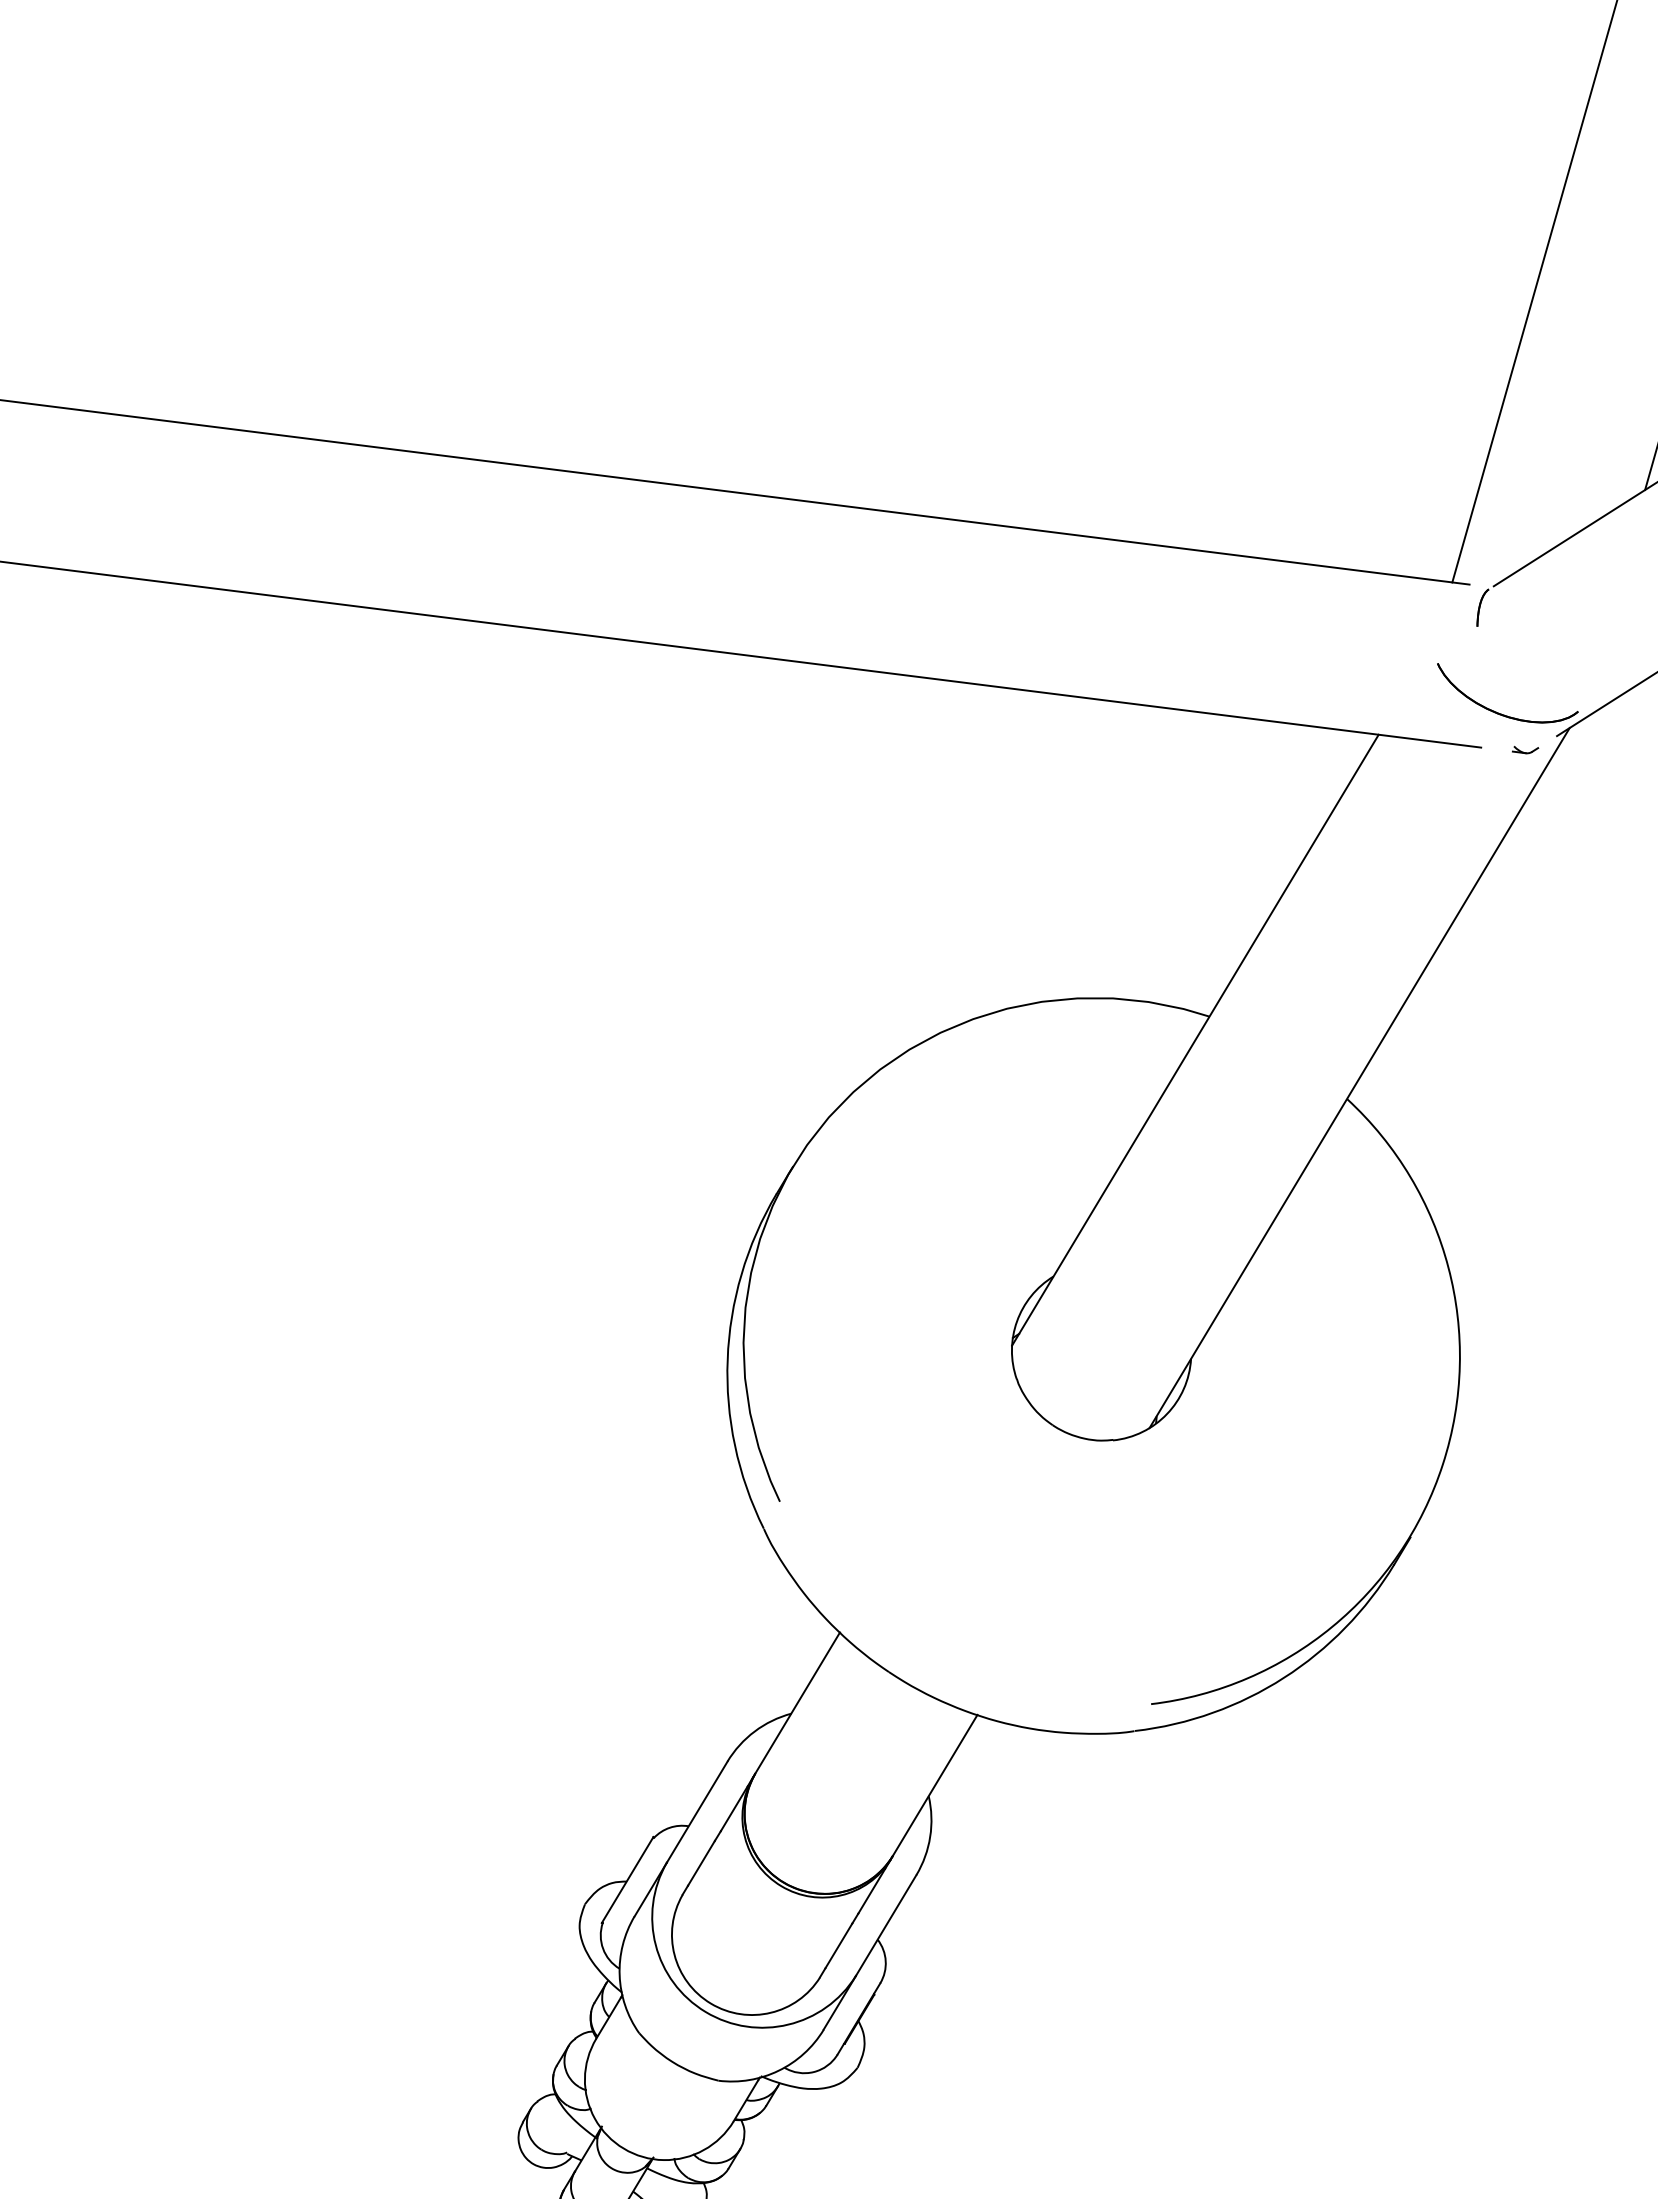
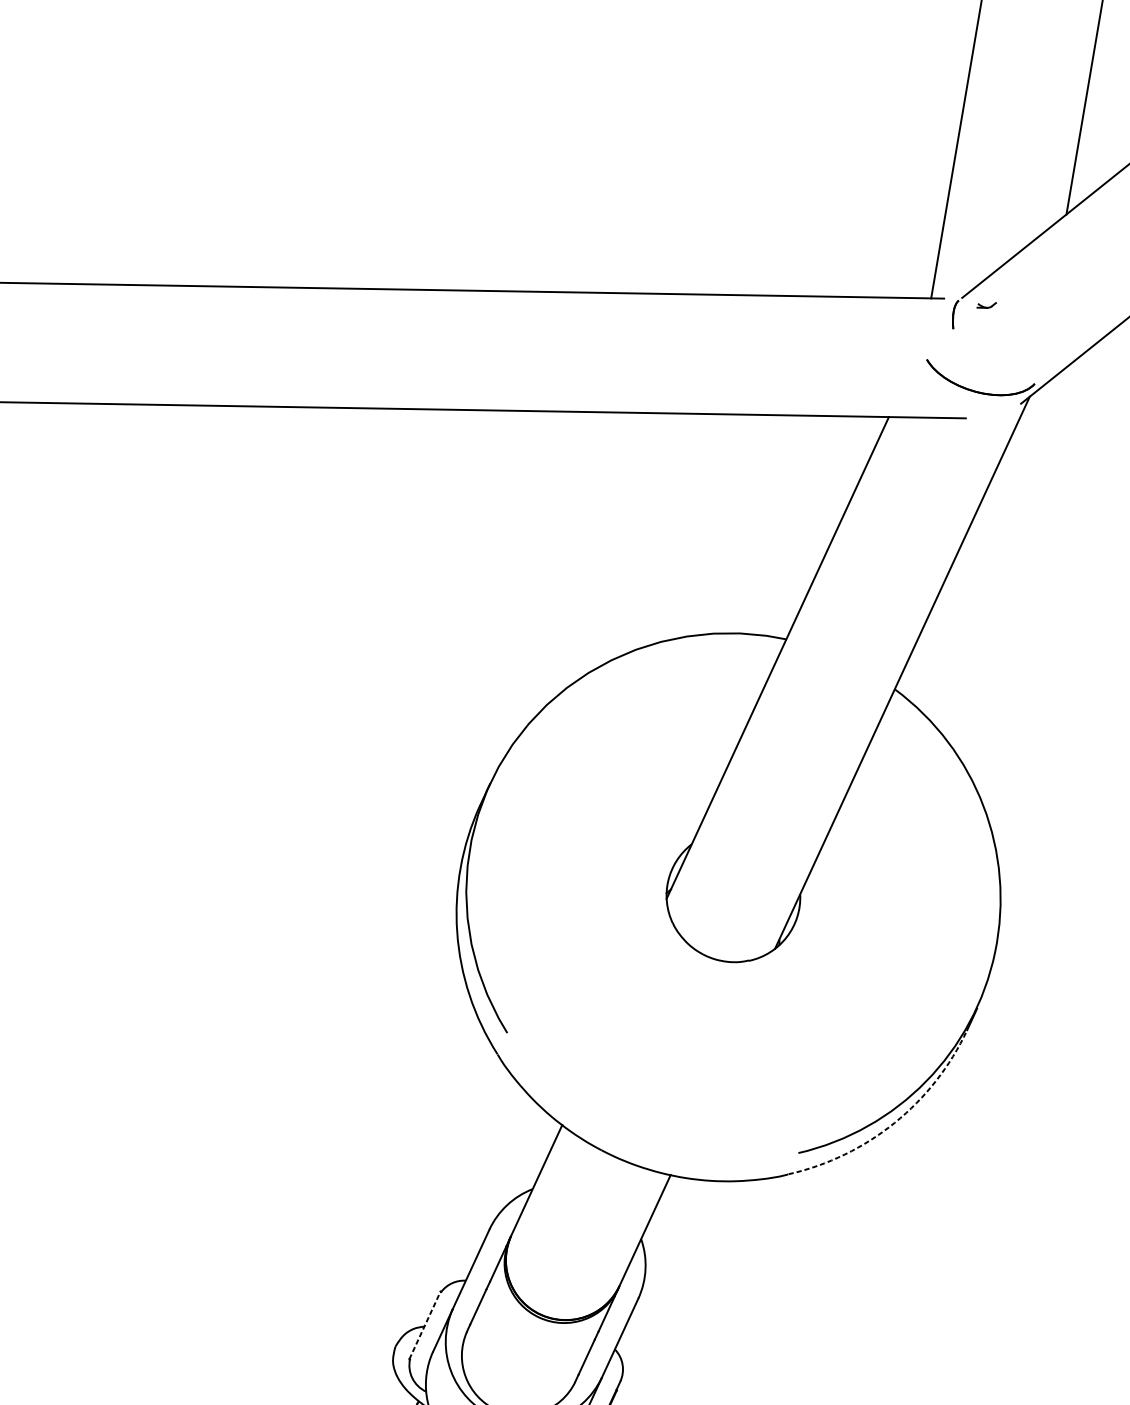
part: (1525, 750) -> (986, 305), moved
arc: (1284, 1677) -> (895, 1122), solid -> dashed
line: (627, 1879) -> (424, 1325), solid -> dashed

